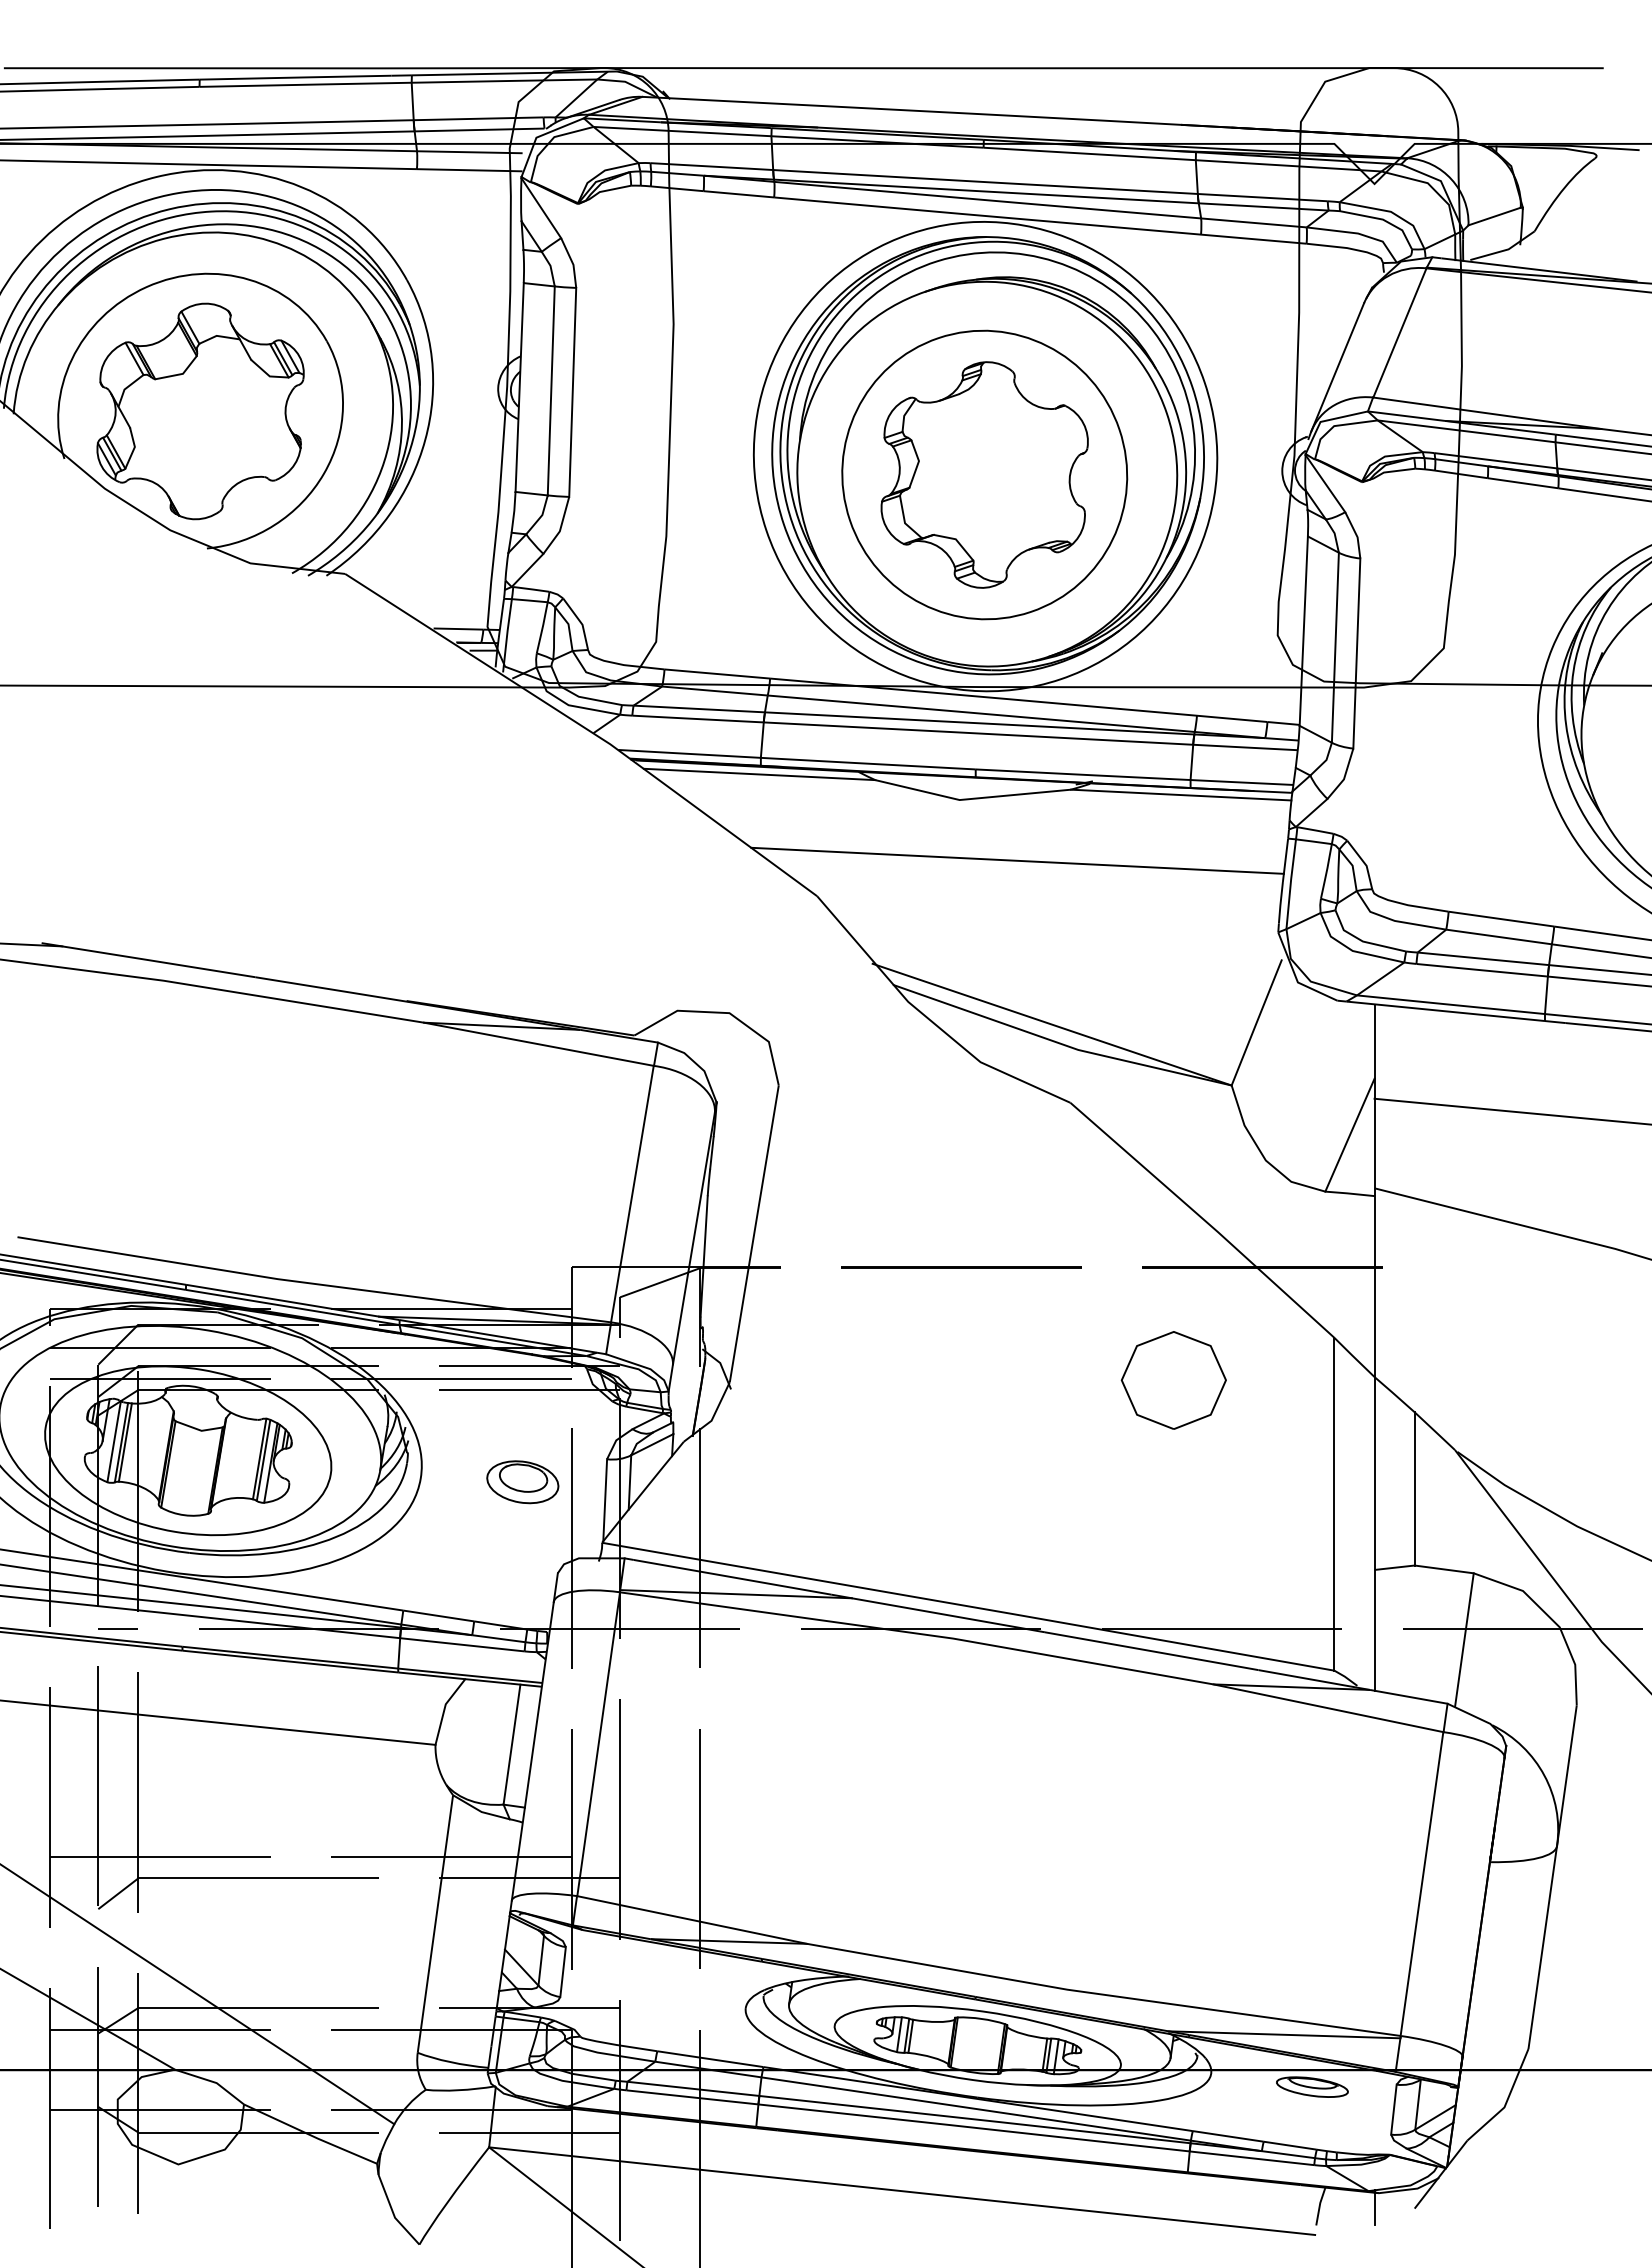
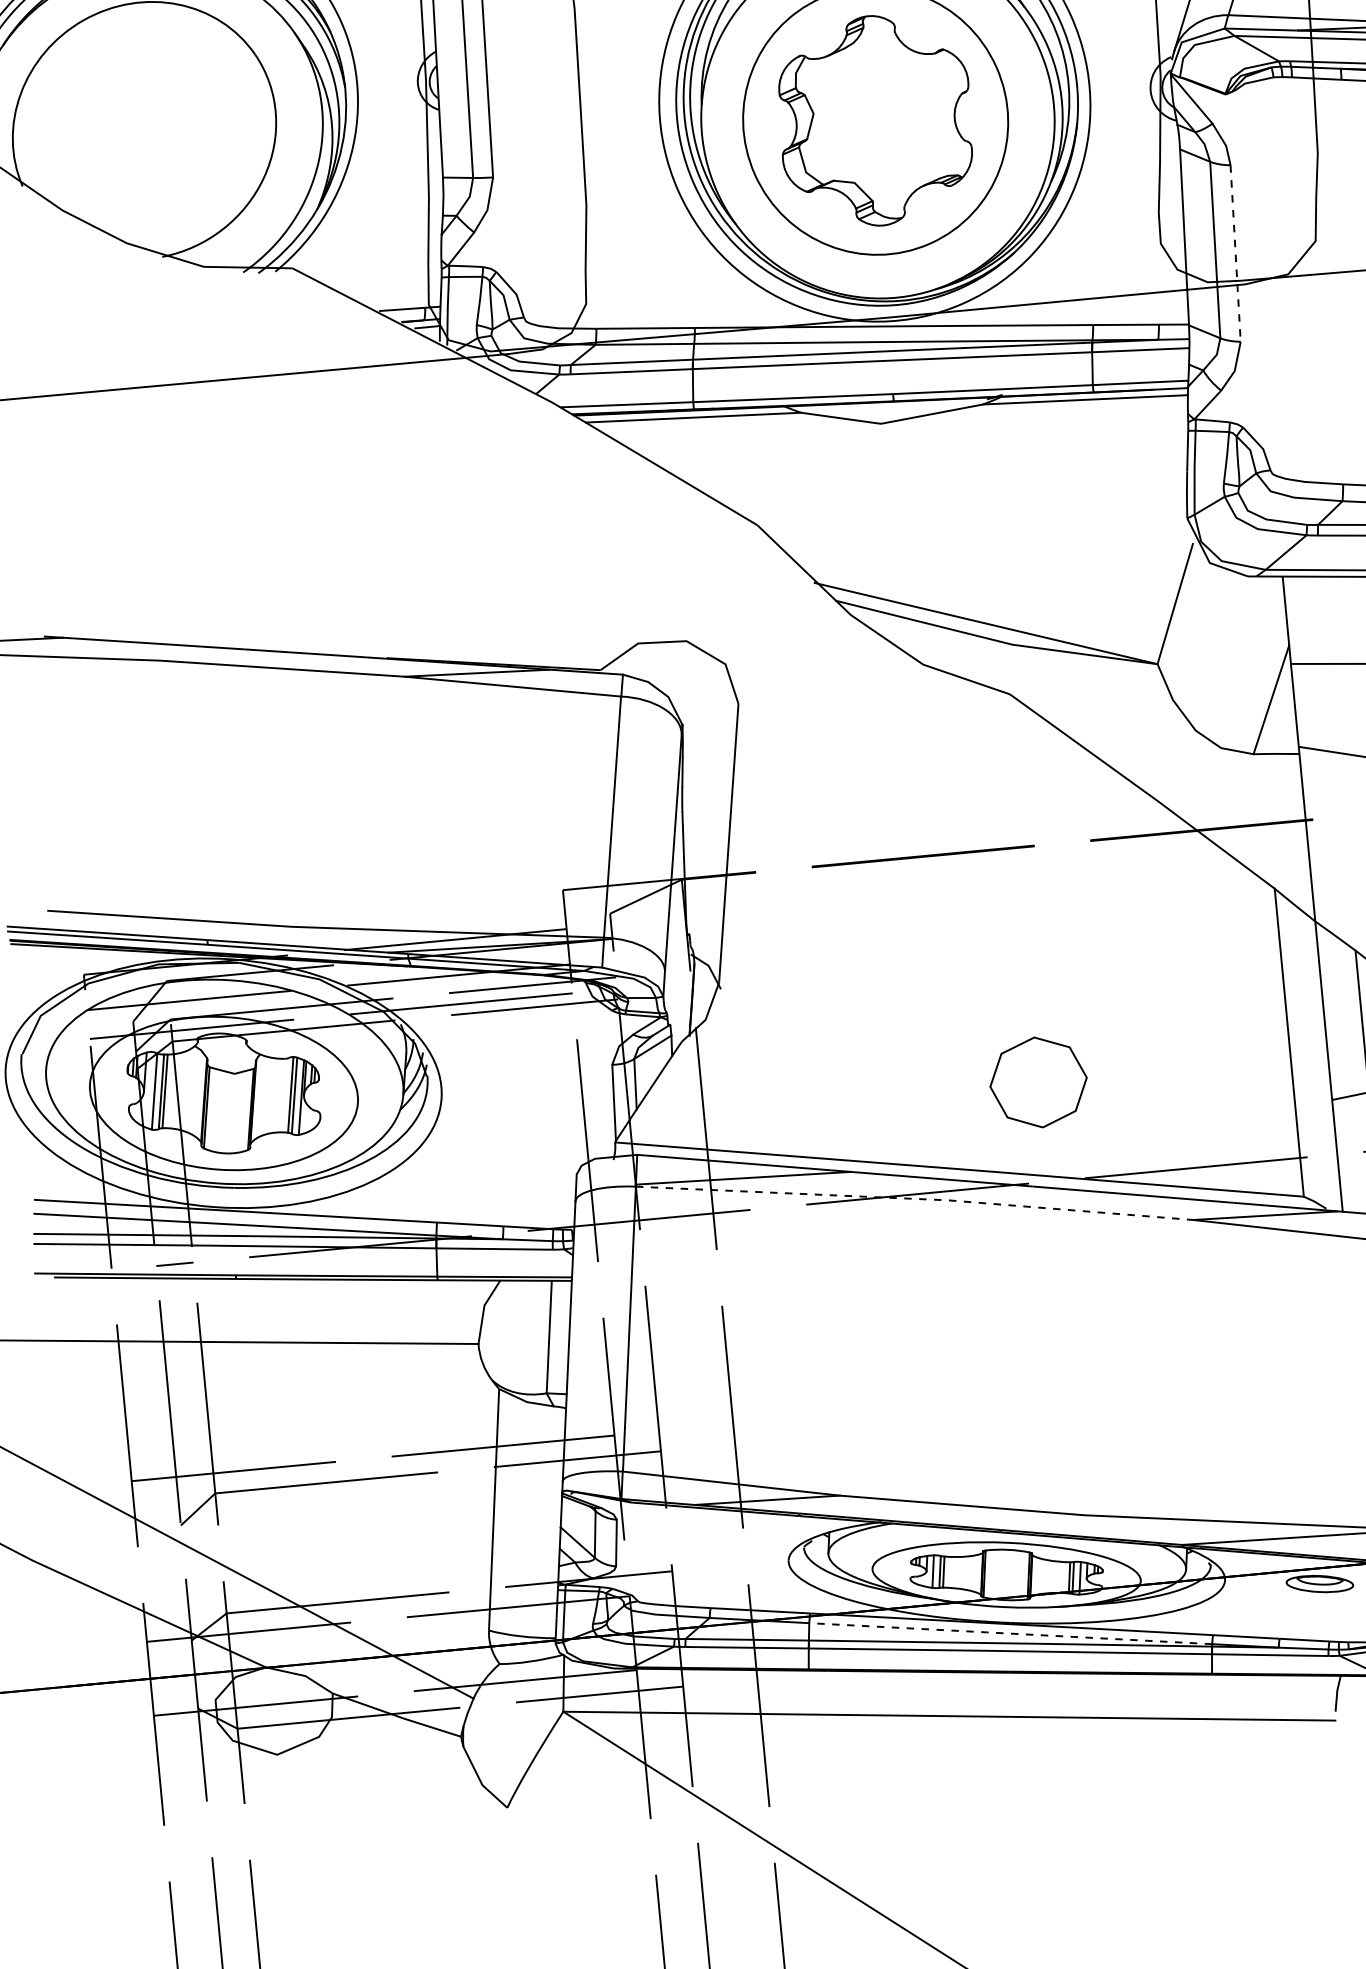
part: (200, 411) -> (144, 130), removed
line: (1356, 654) -> (1235, 254), solid -> dashed
line: (1017, 860) -> (939, 474), removed
part: (1173, 1380) -> (1038, 1082), moved
part: (522, 1482) -> (536, 1093), removed
line: (918, 1633) -> (915, 1198), solid -> dashed
line: (976, 2108) -> (1010, 1633), solid -> dashed

